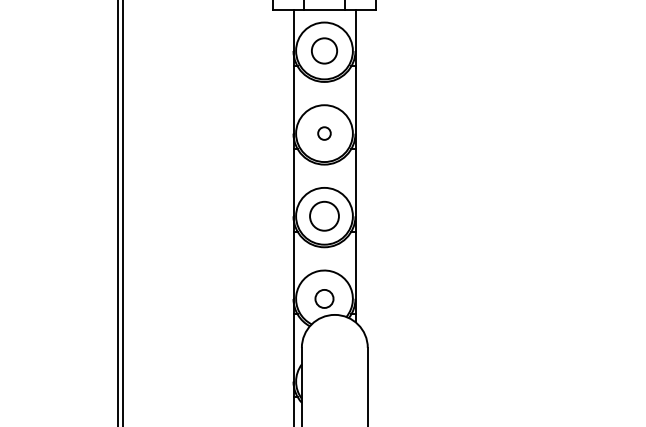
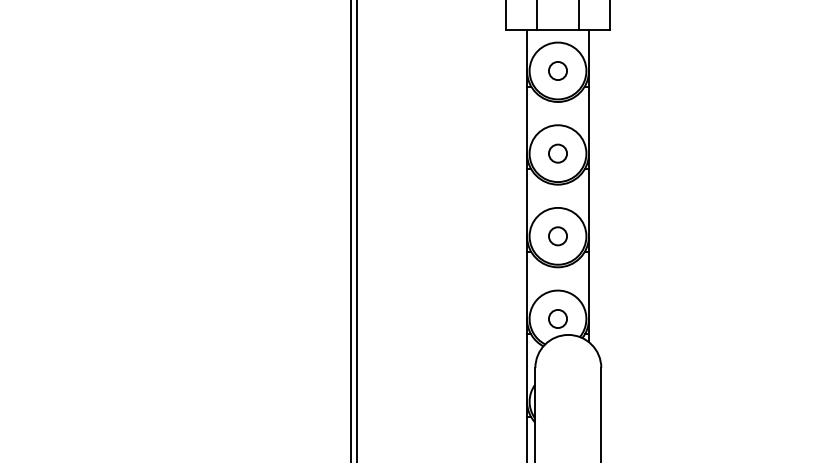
circle: (323, 50) -> (557, 70), size x0.71
circle: (323, 133) -> (557, 153), size x1.43
circle: (323, 216) -> (557, 236), size x0.62

